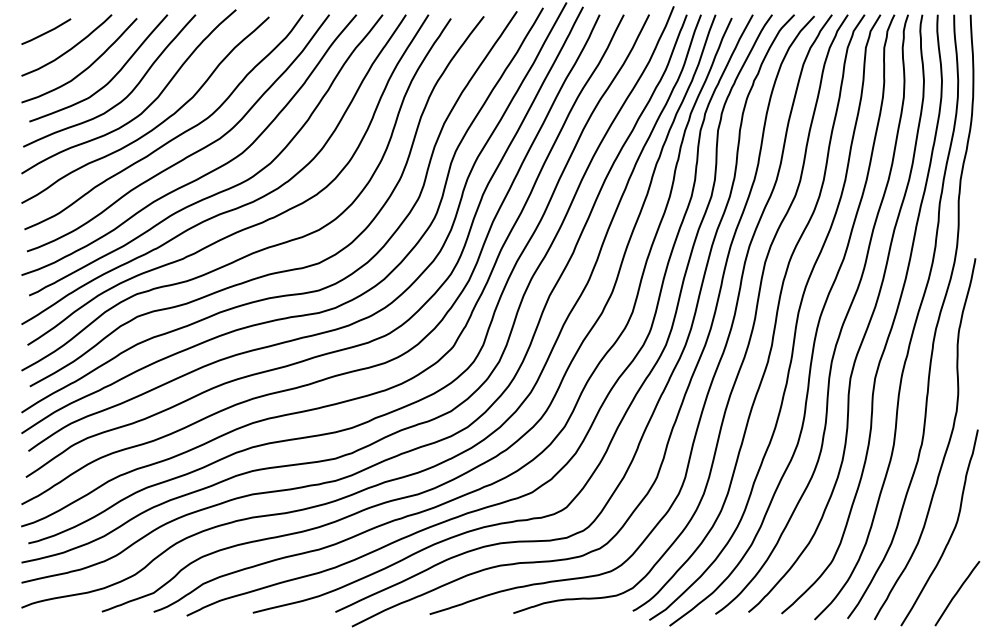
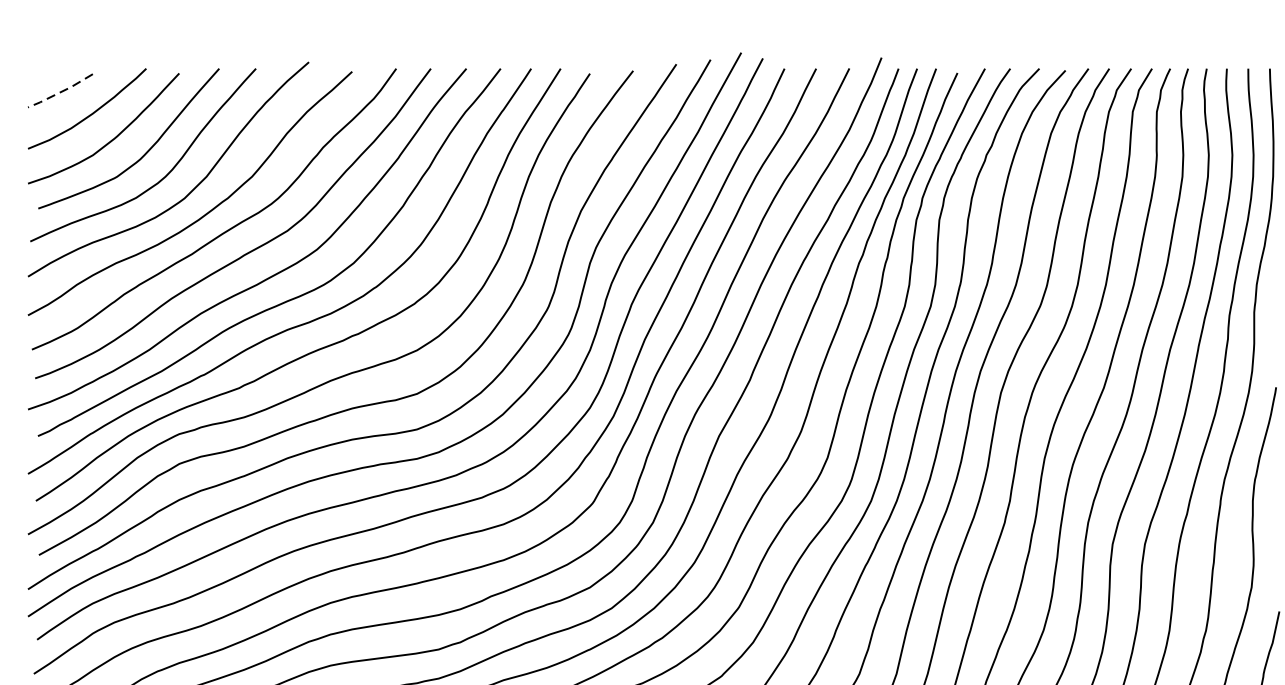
line: (46, 32) -> (60, 91), solid -> dashed

